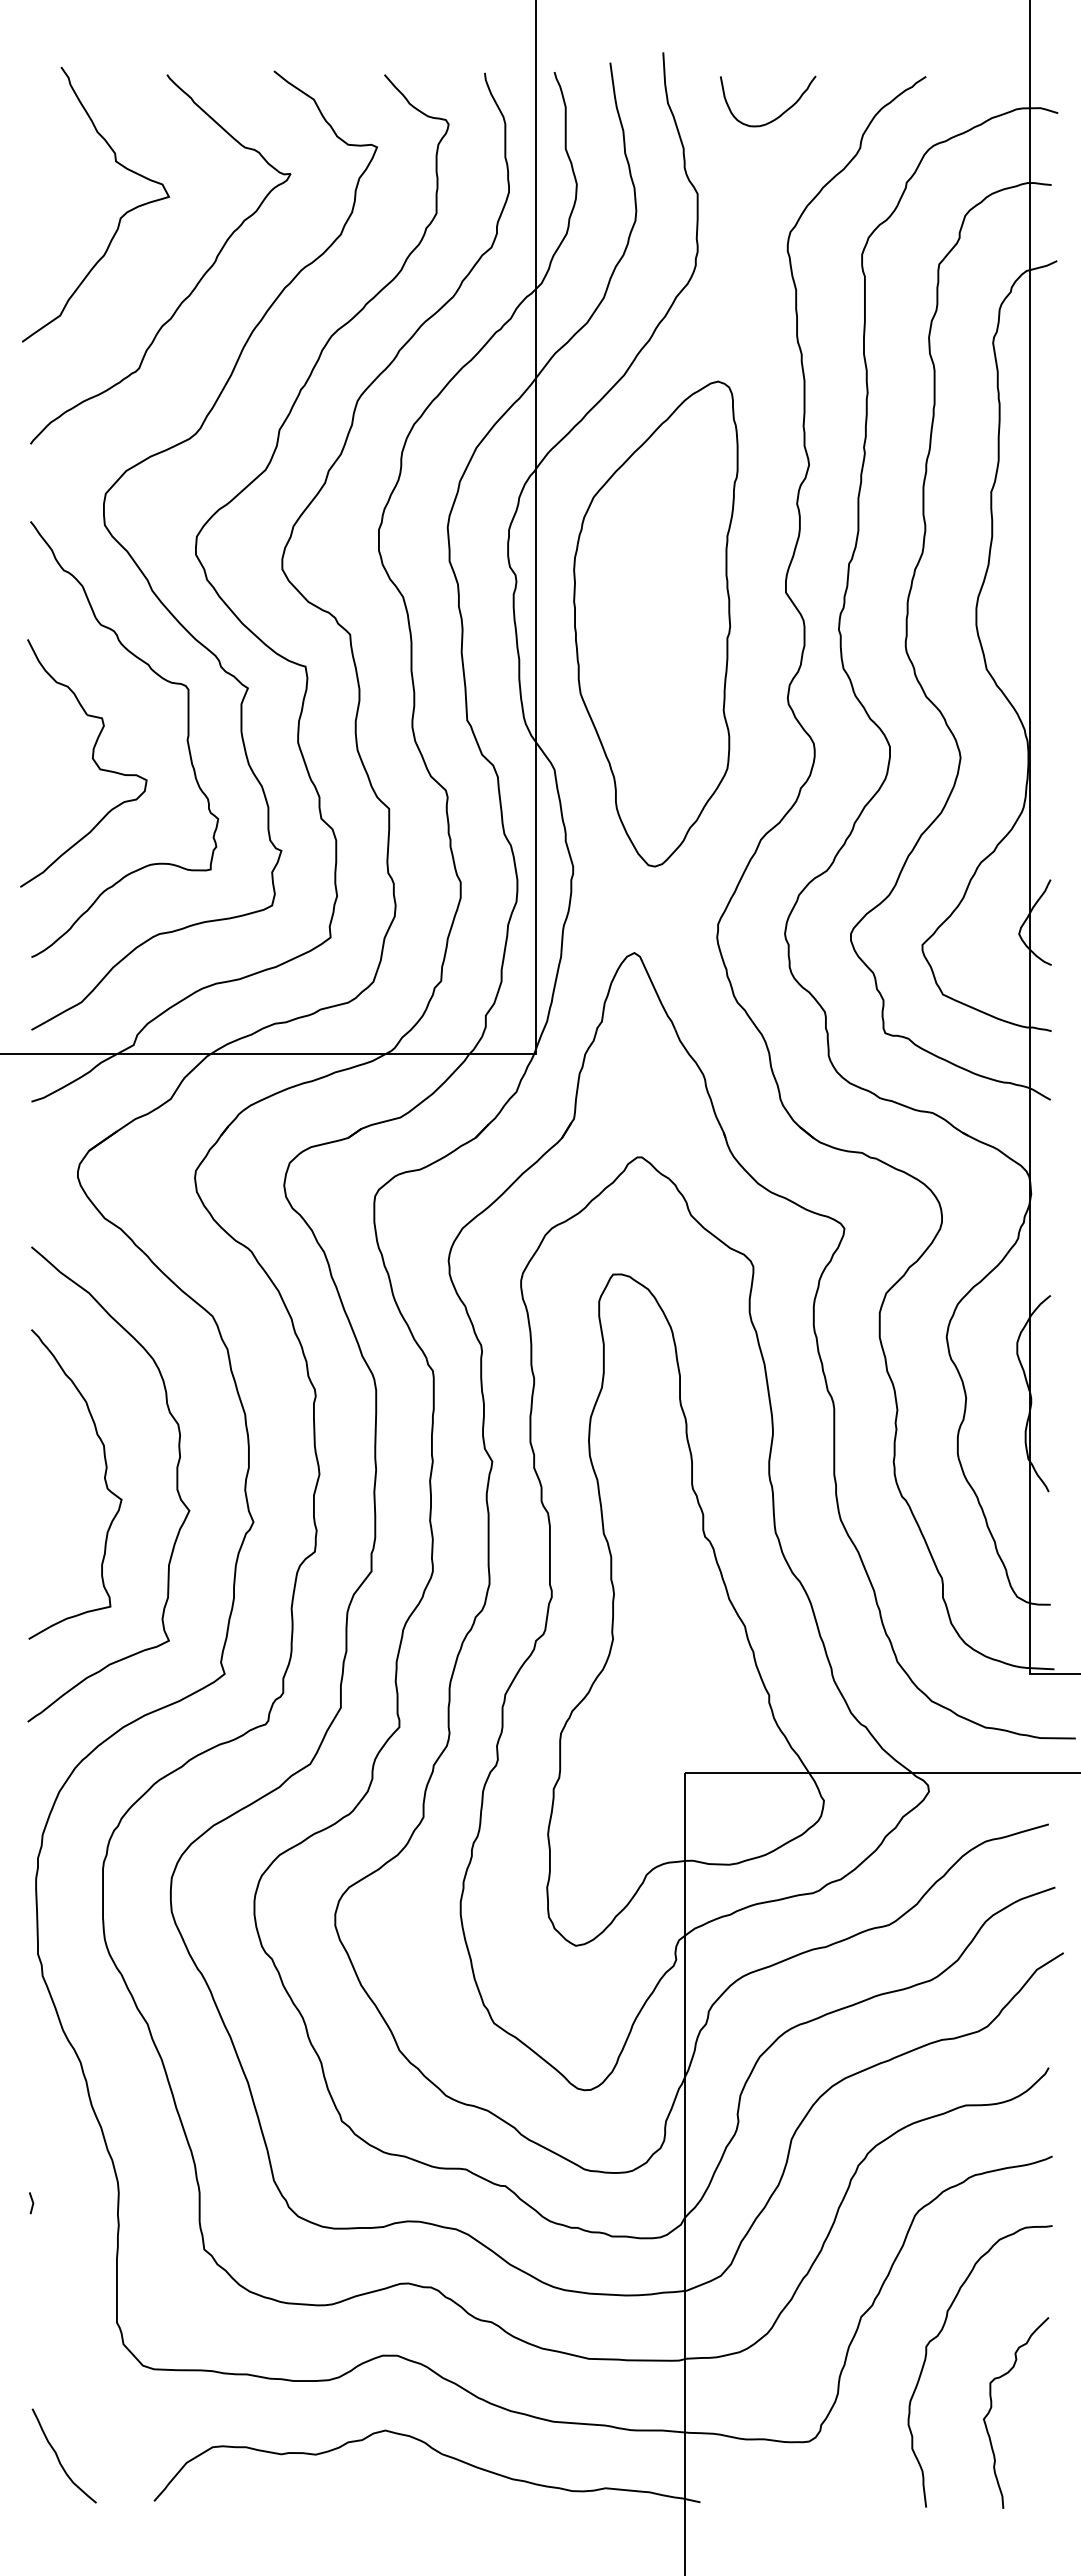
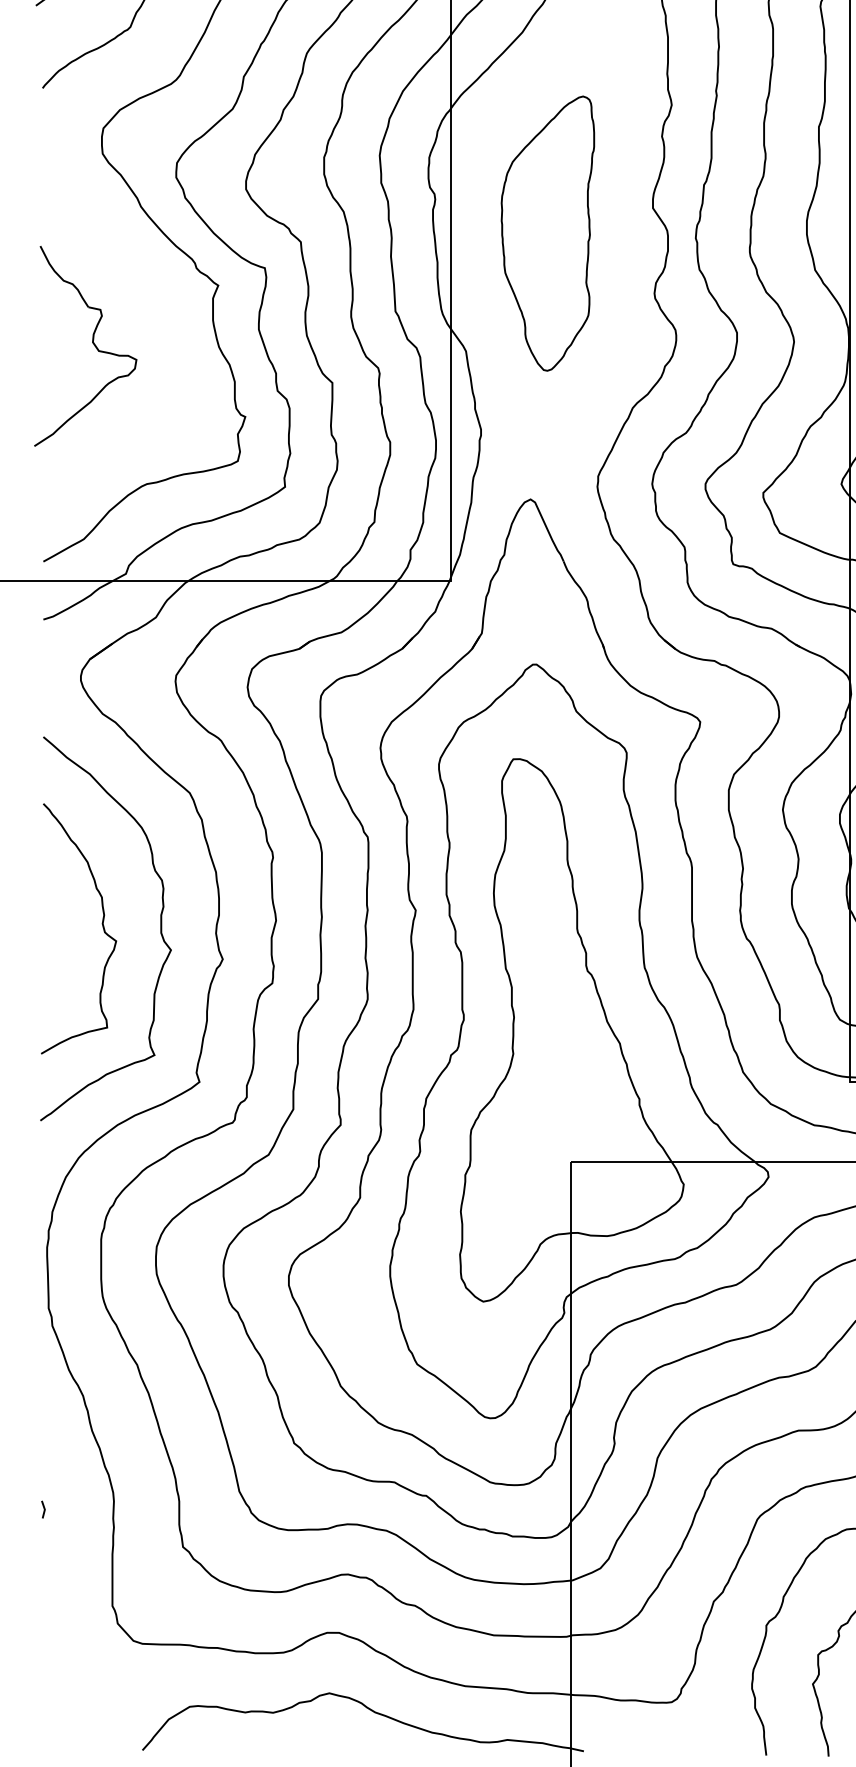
part: (655, 623) -> (547, 233), size x0.7
curve: (186, 739) -> (168, 326), removed
curve: (59, 2458) -> (66, 1715), removed

